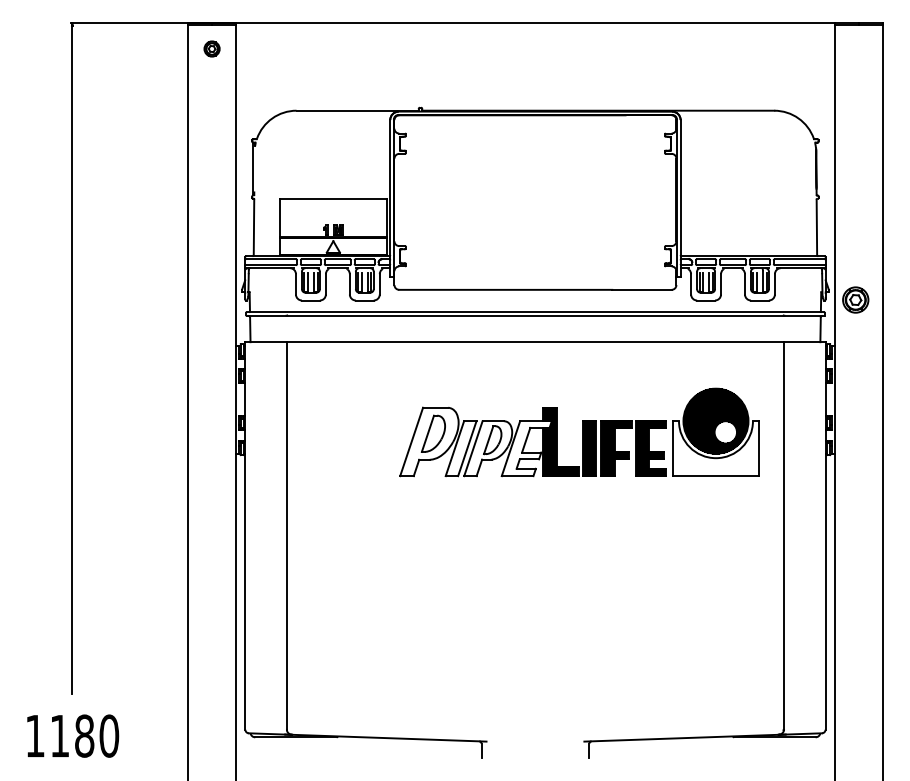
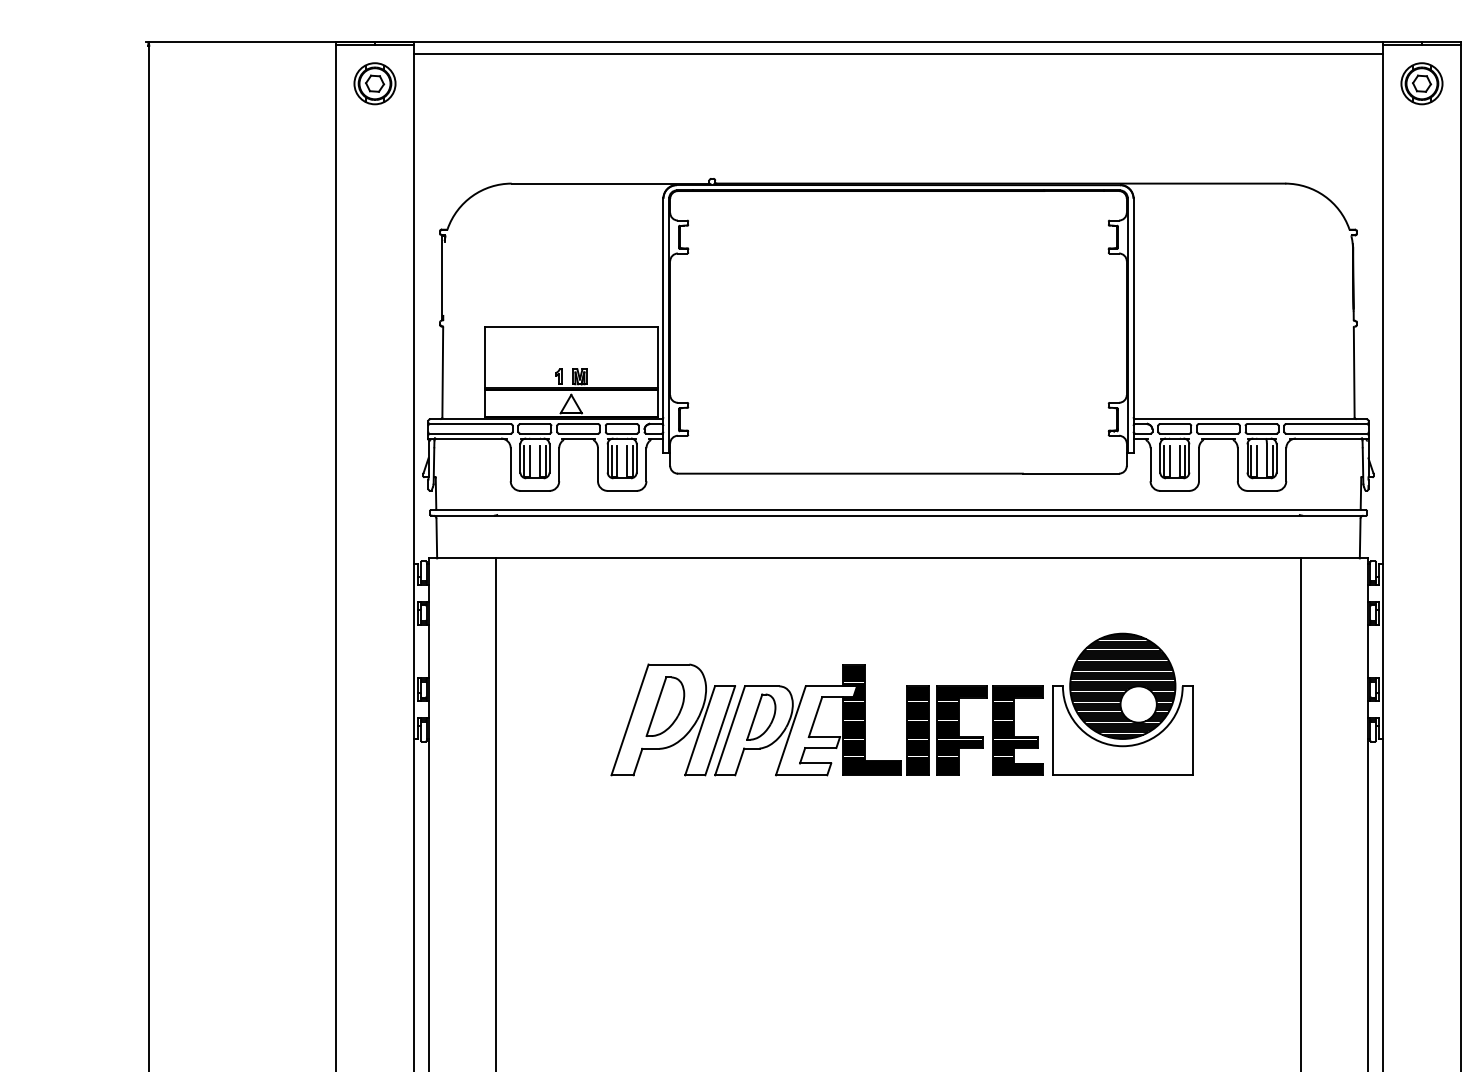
line: (535, 30) -> (898, 53), added
part: (211, 48) -> (373, 82), size x1.67
part: (855, 299) -> (1421, 82), moved
part: (579, 432) -> (901, 704), moved

